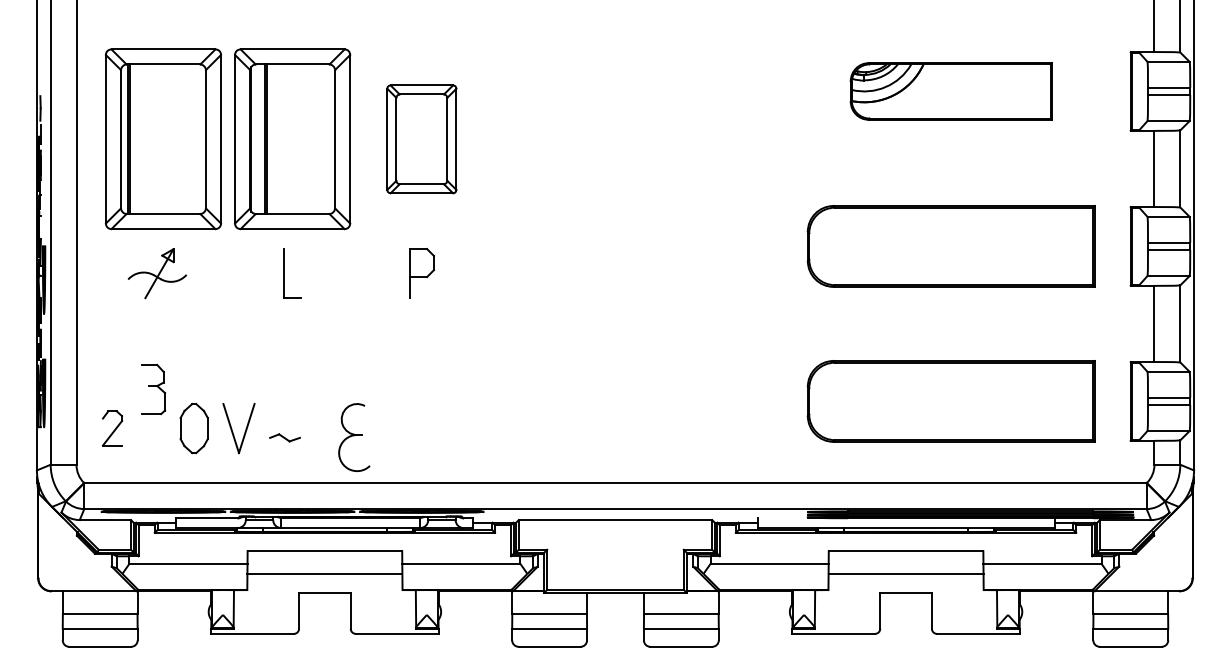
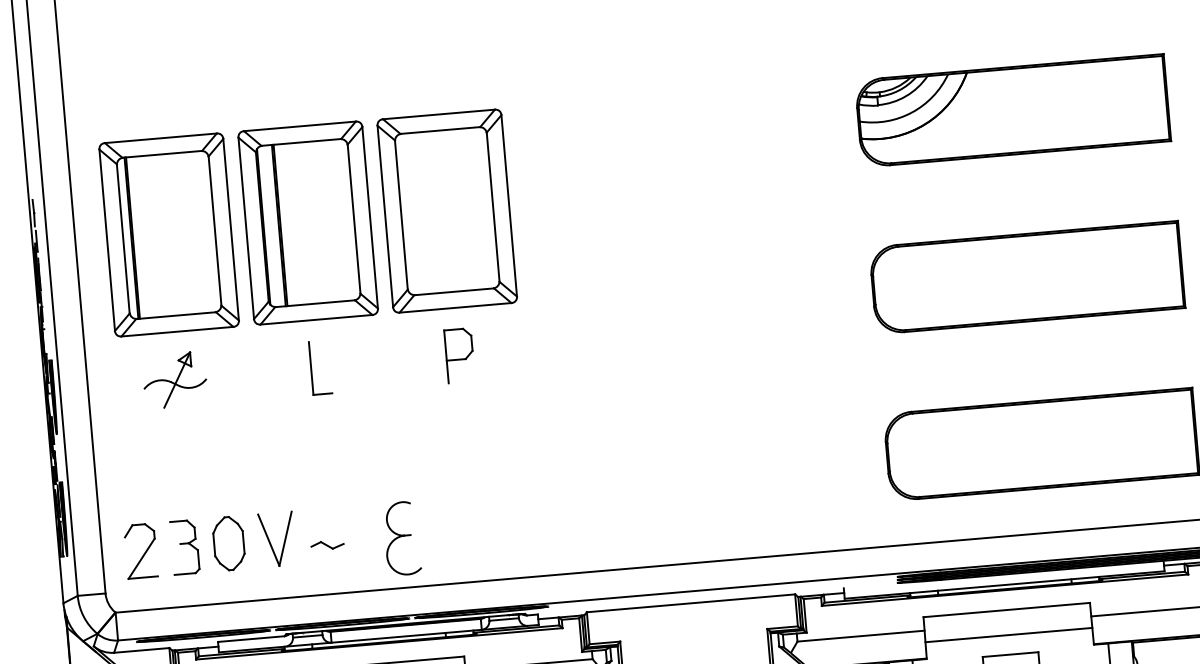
part: (950, 91) -> (1012, 110), size x1.43
part: (421, 139) -> (446, 211), size x1.67
part: (153, 389) -> (185, 547), moved
part: (112, 427) -> (140, 550), size x1.43

